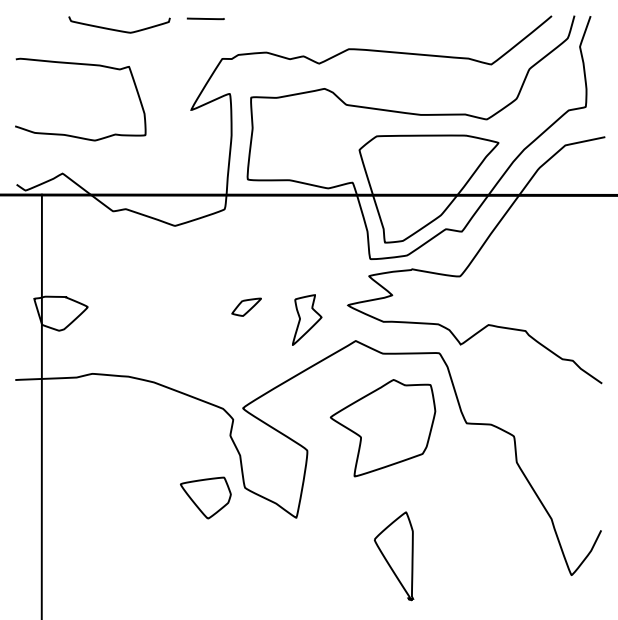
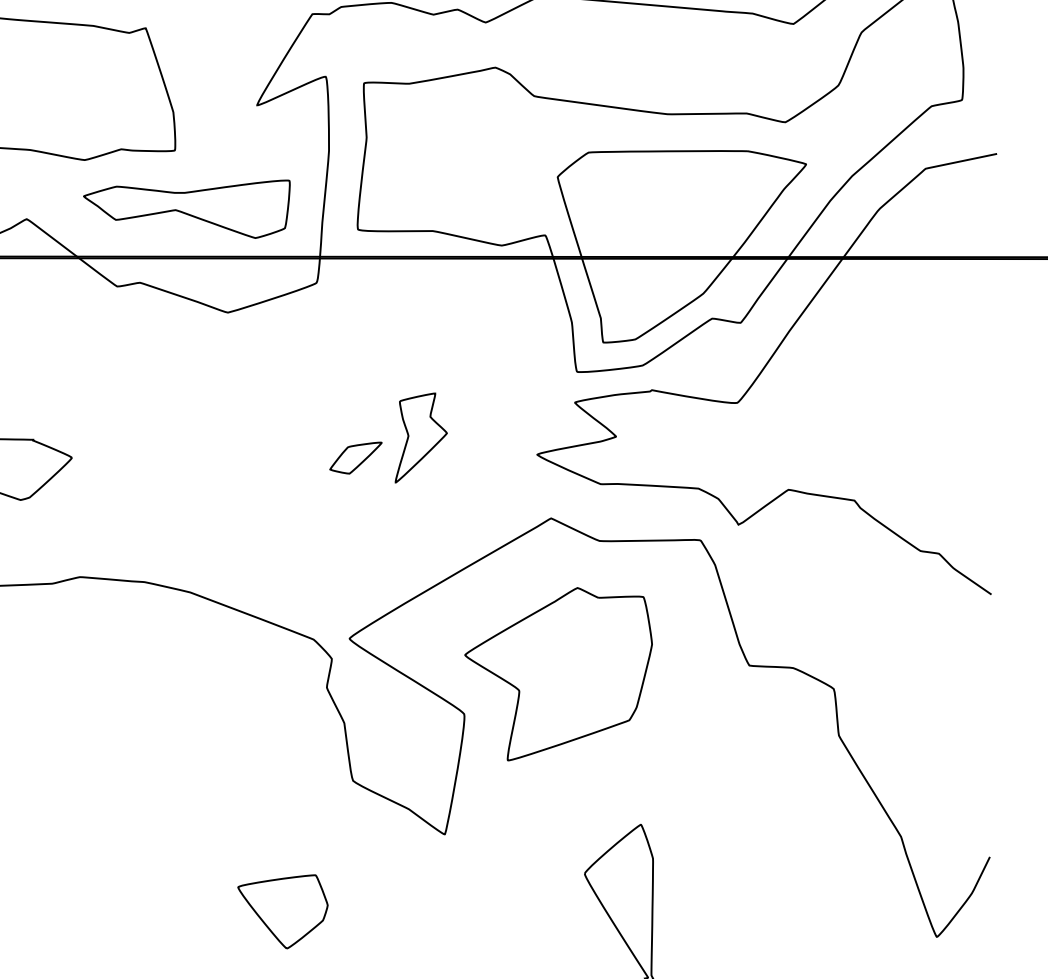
part: (151, 168) -> (185, 210), added
part: (307, 319) -> (421, 437), moved
part: (382, 428) -> (557, 674), moved
part: (205, 497) -> (282, 910), moved

